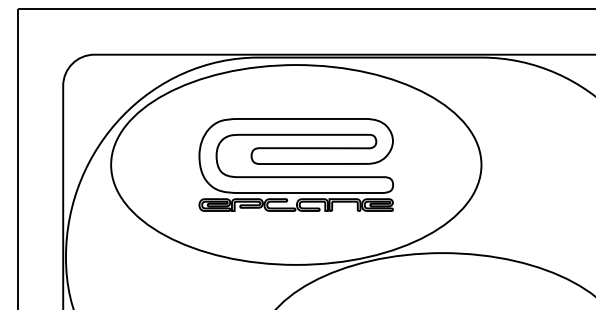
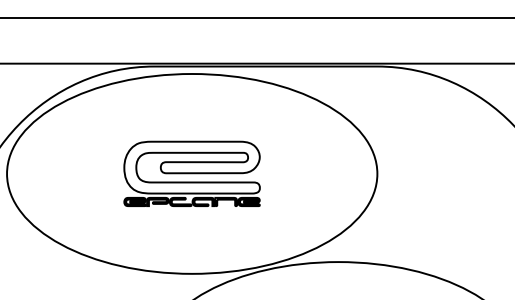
part: (295, 164) -> (191, 173), size x0.7

